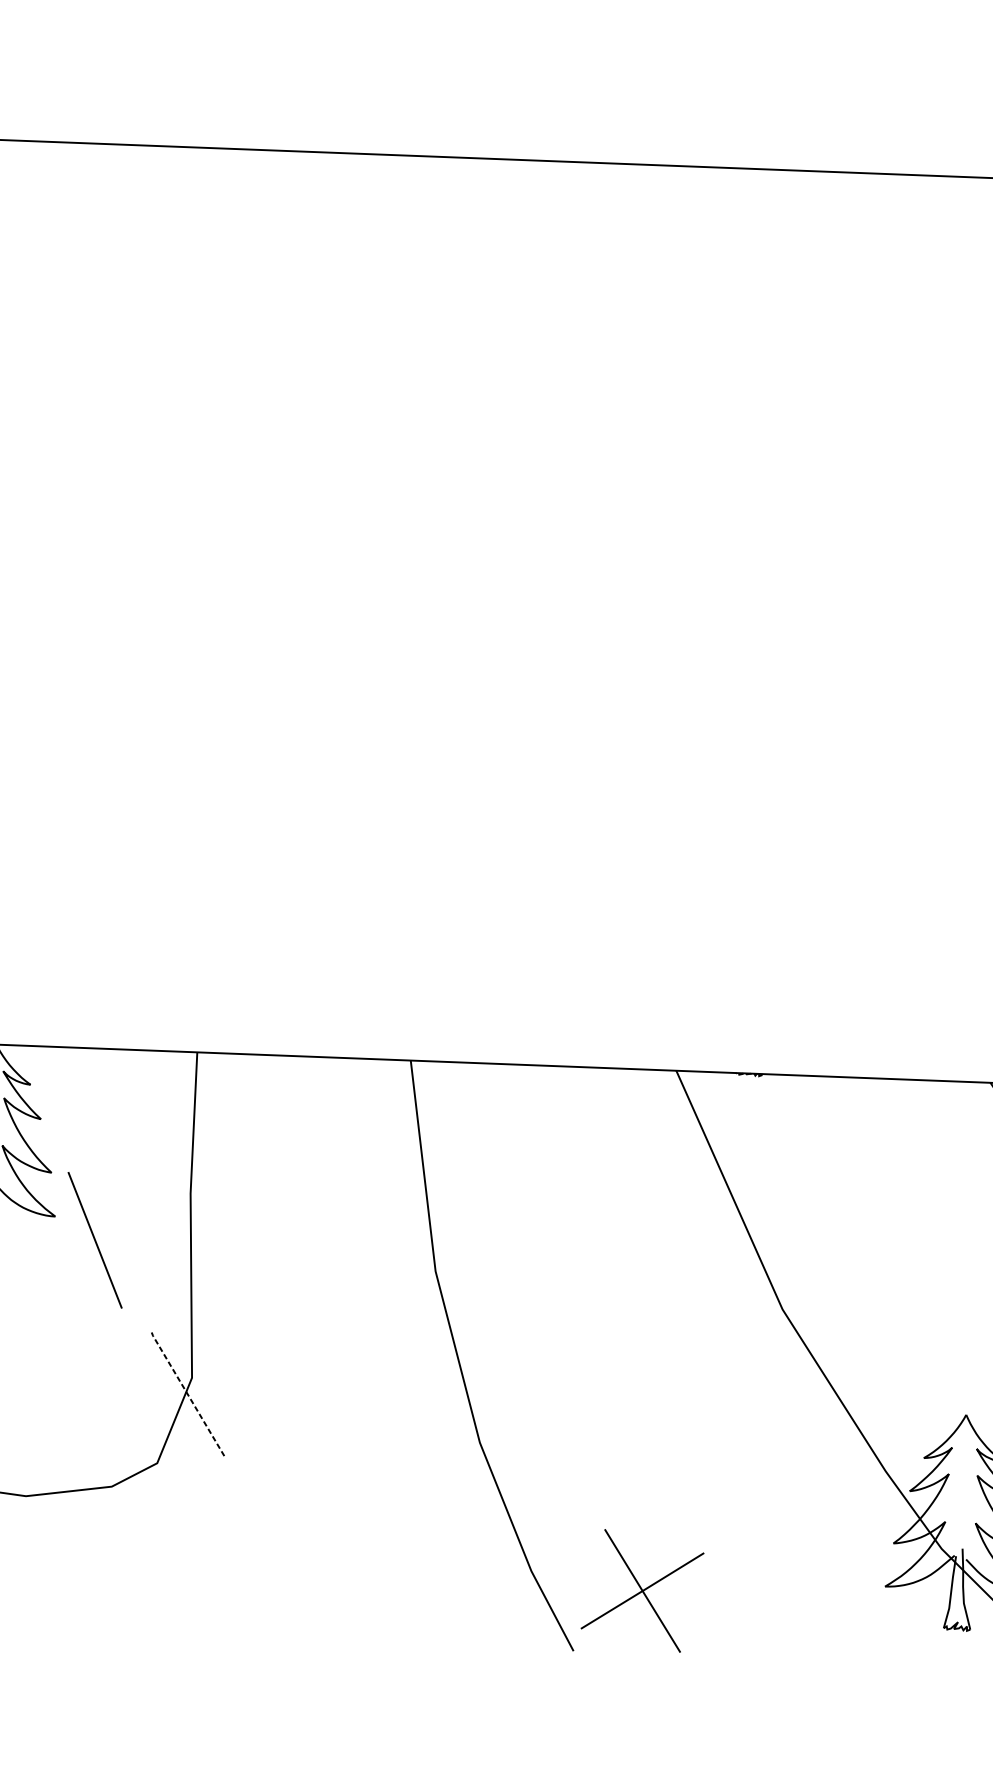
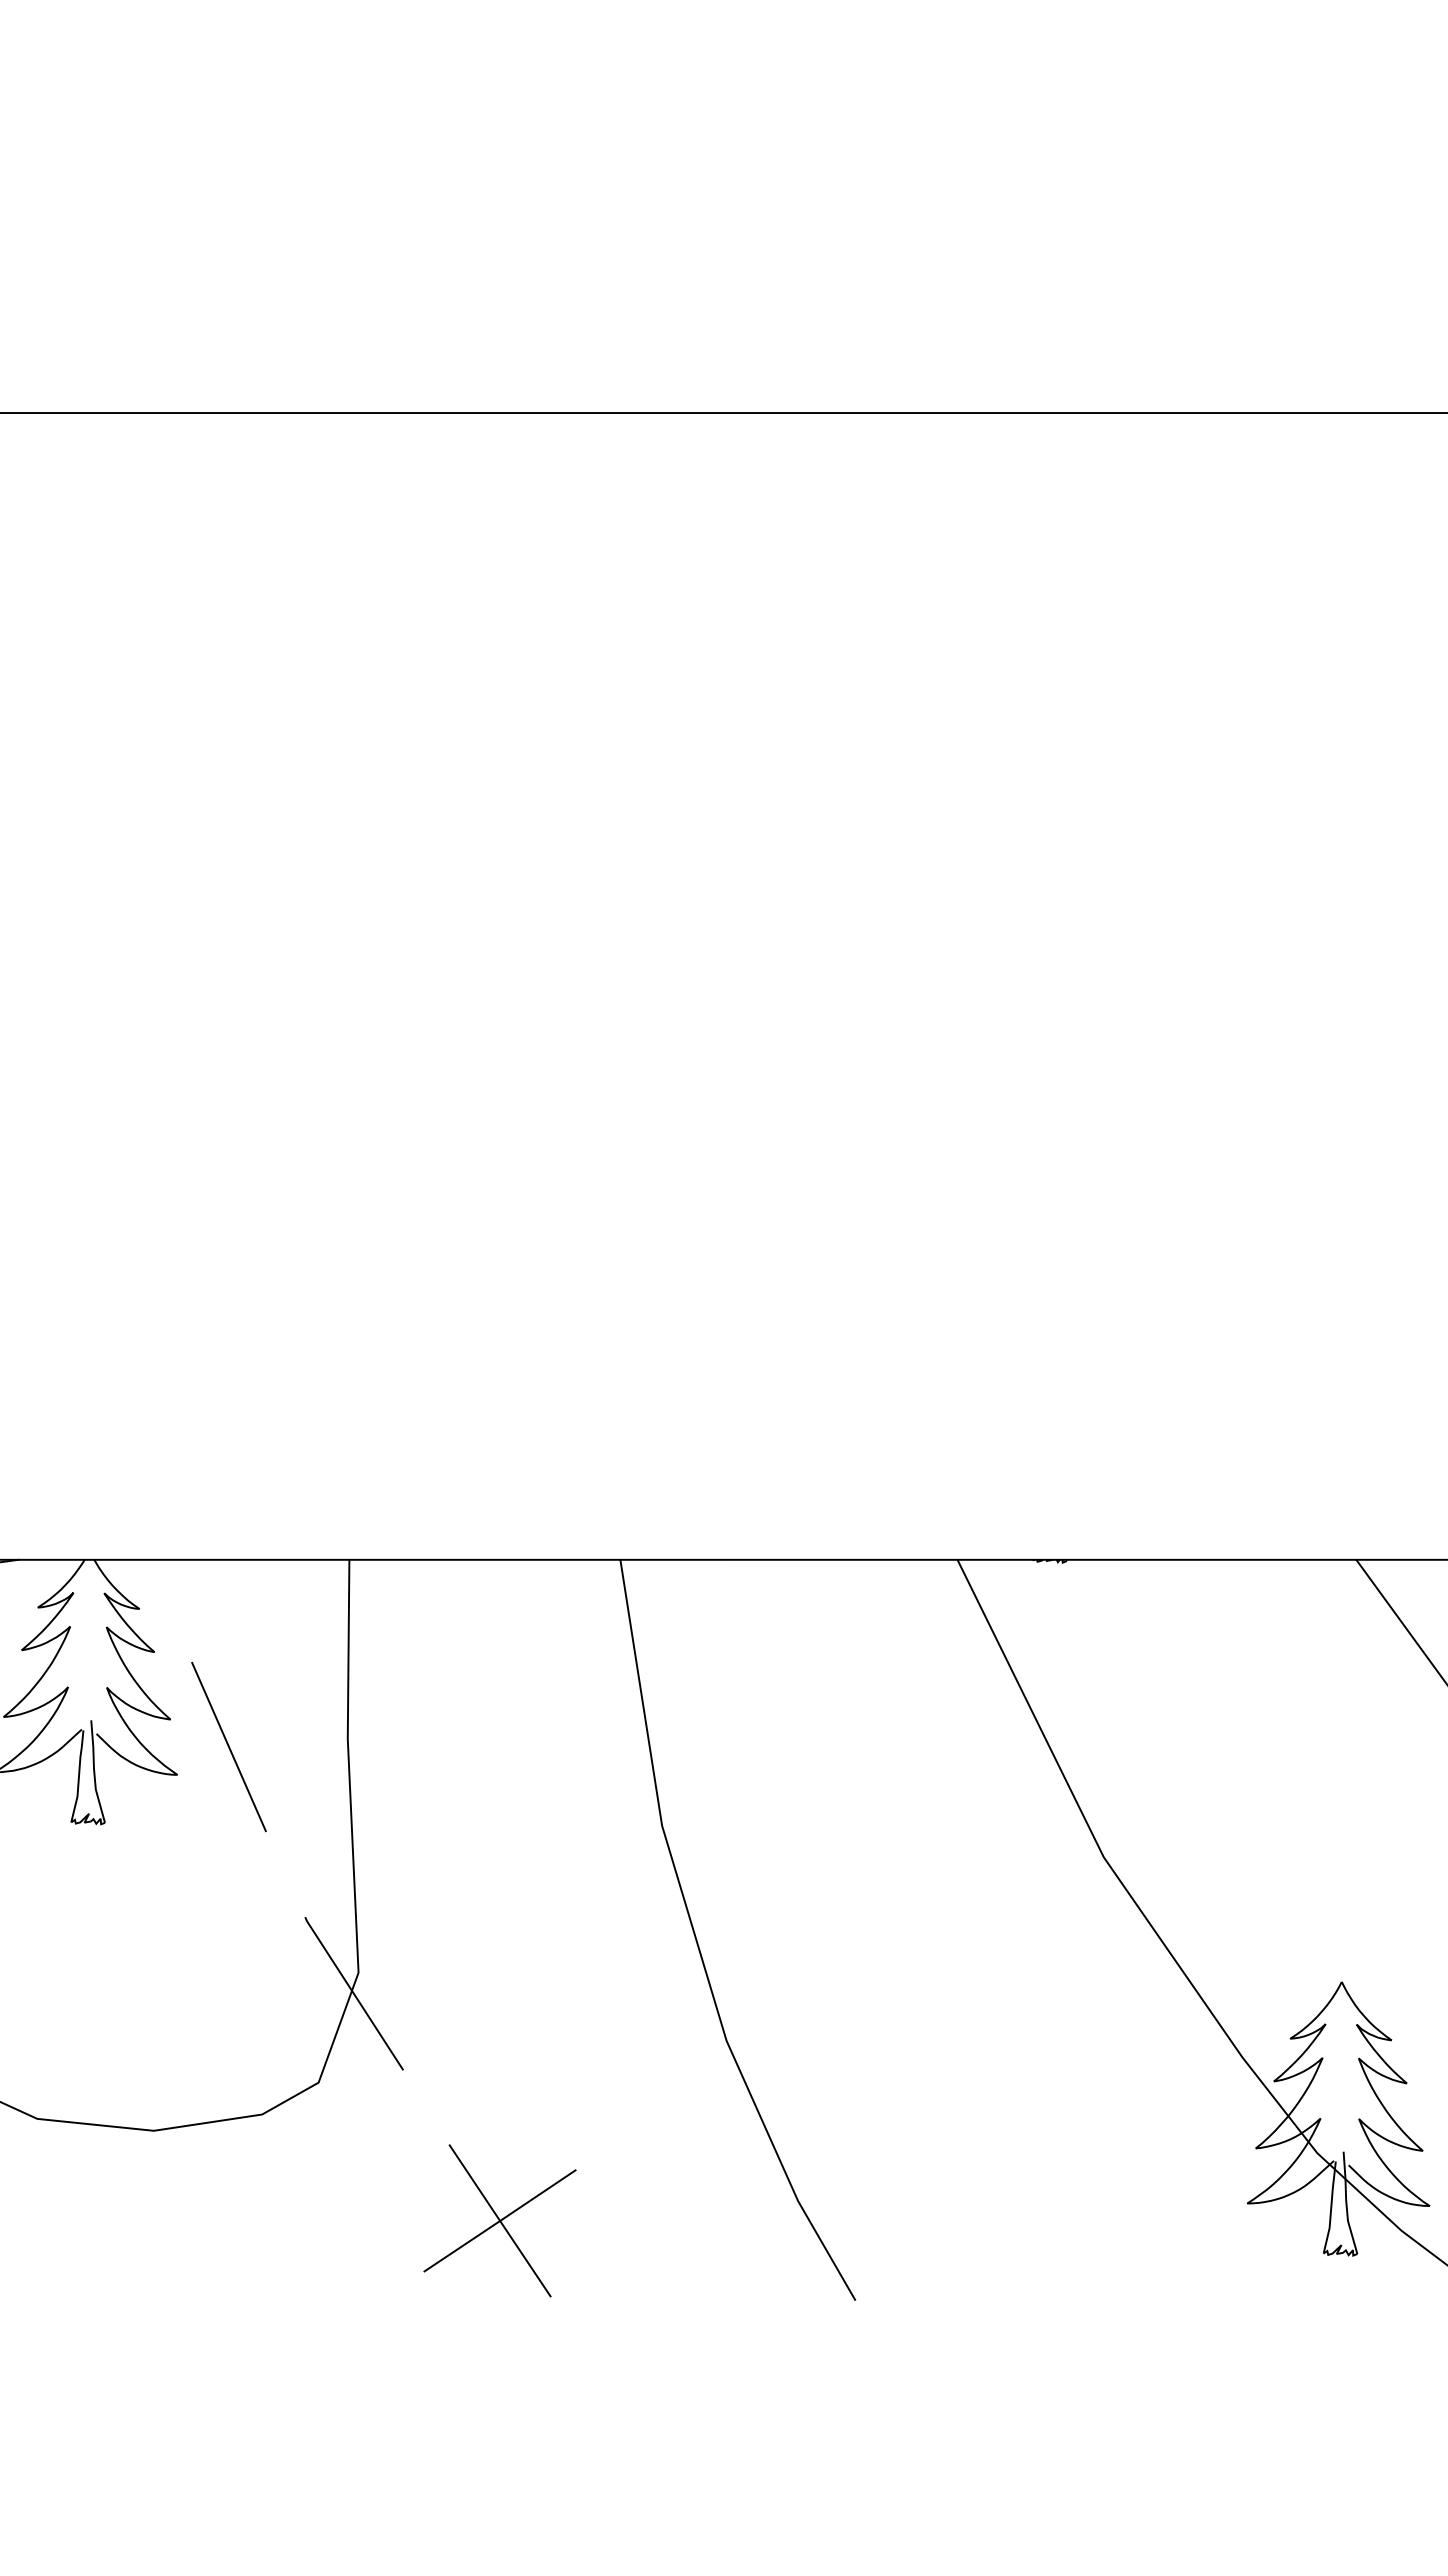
line: (94, 1239) -> (228, 1746), moved
line: (187, 1394) -> (353, 1993), dashed -> solid
part: (642, 1590) -> (499, 2220), moved

